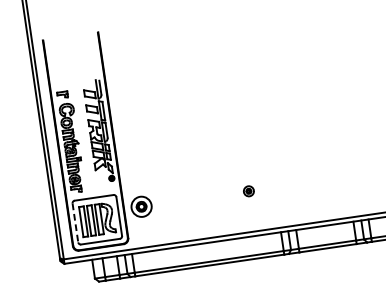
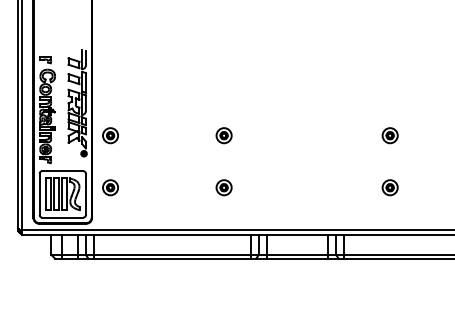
part: (241, 141) -> (223, 135), added
part: (134, 157) -> (110, 135), added
part: (248, 191) -> (223, 187), size x1.43
part: (141, 206) -> (110, 187), size x0.71
line: (75, 223) -> (39, 194), dashed -> solid

